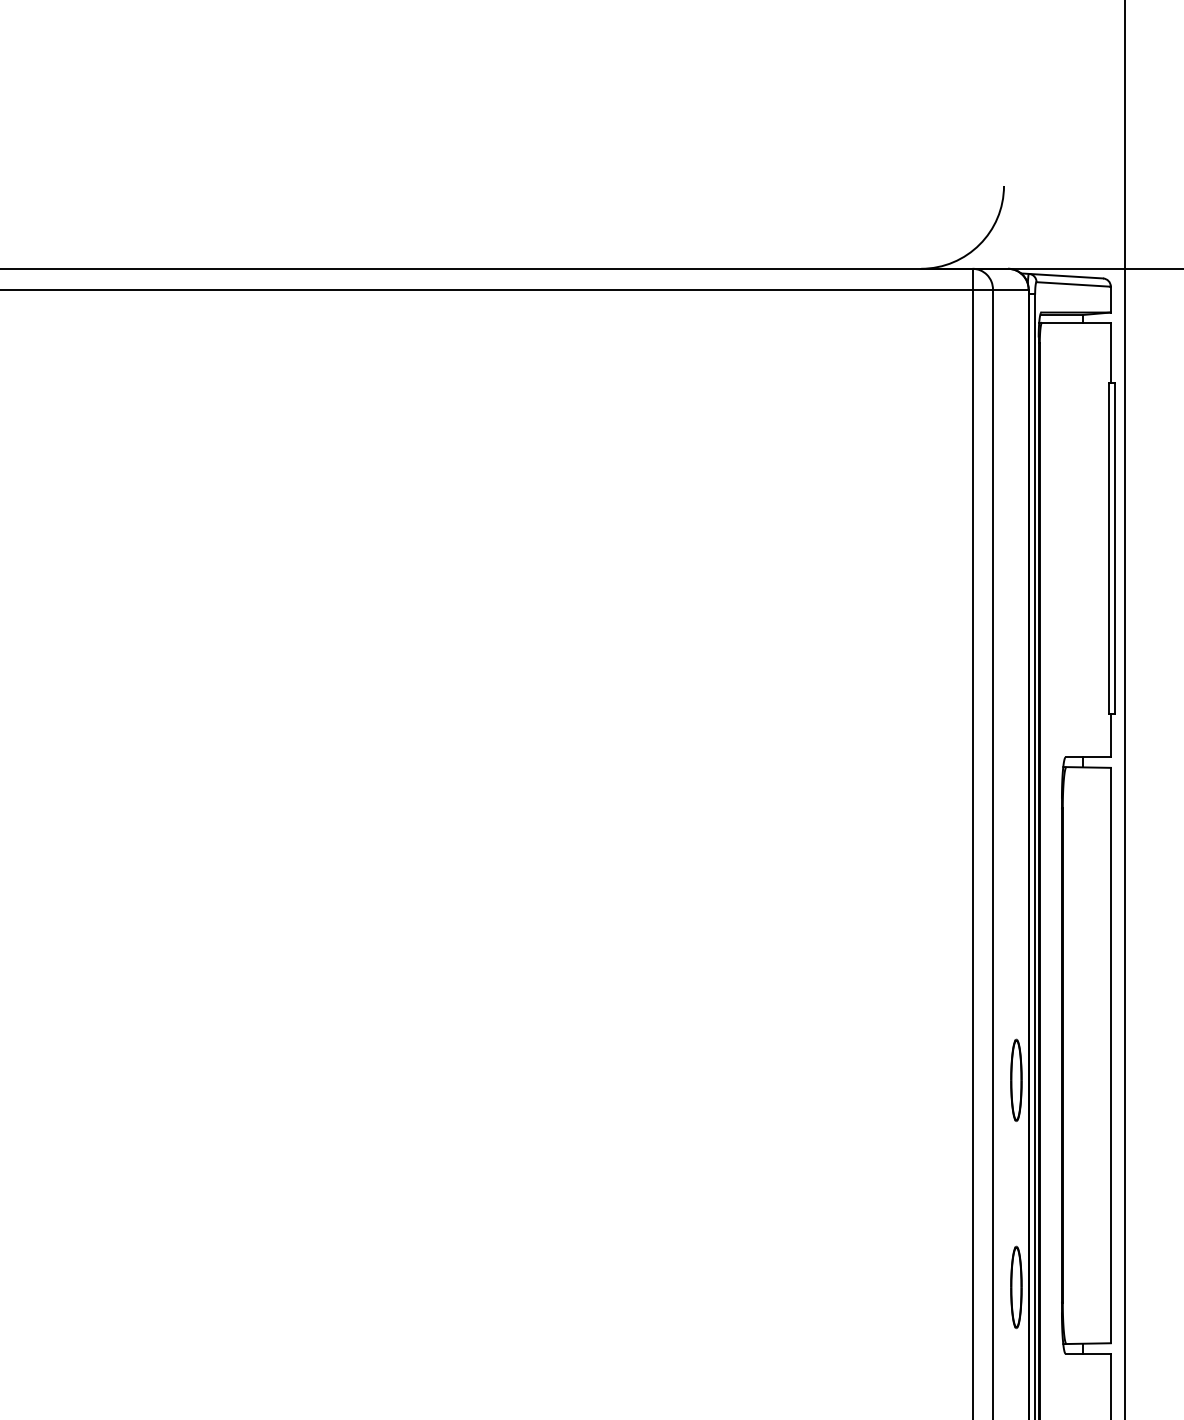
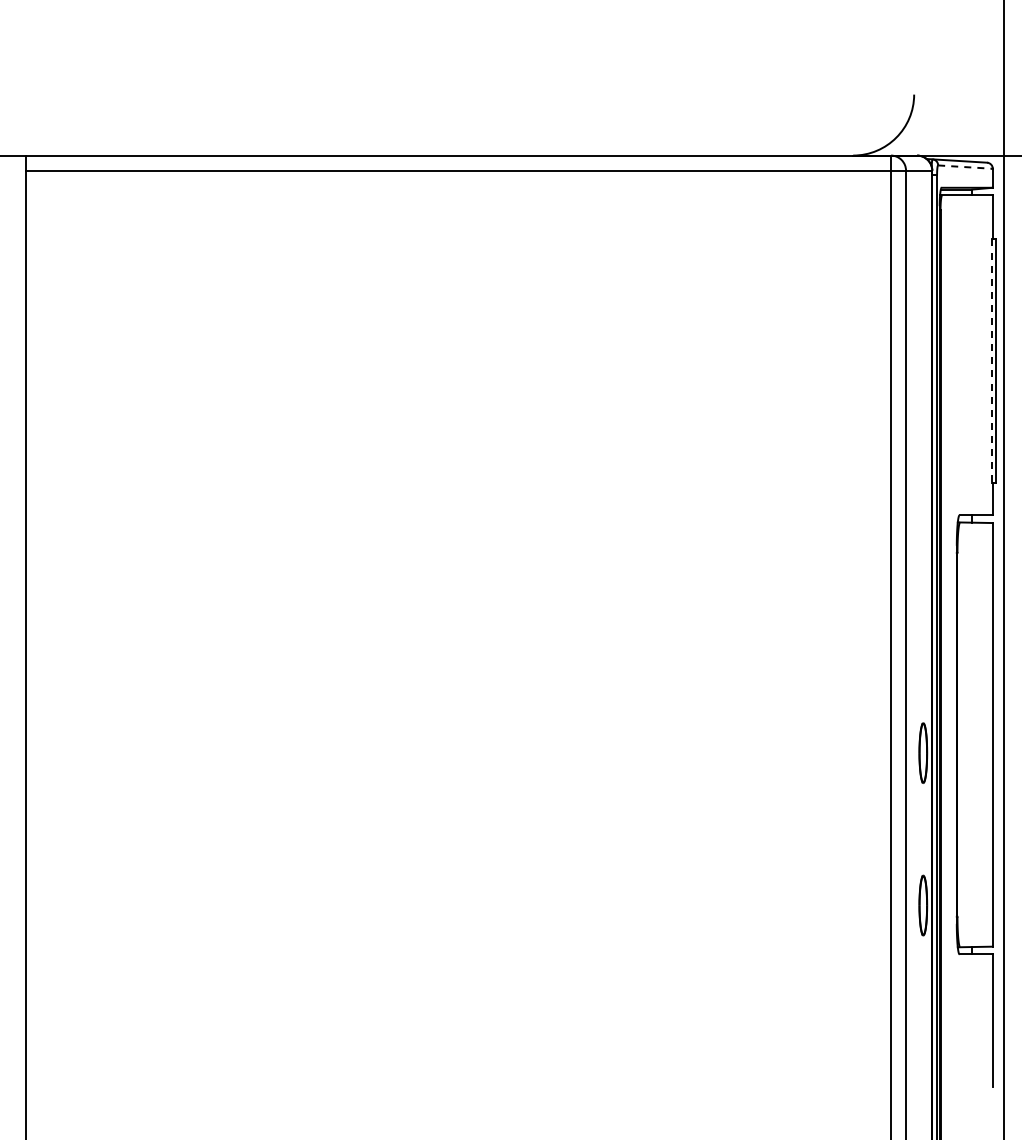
line: (1073, 284) -> (965, 167), solid -> dashed
line: (1109, 548) -> (991, 361), solid -> dashed

